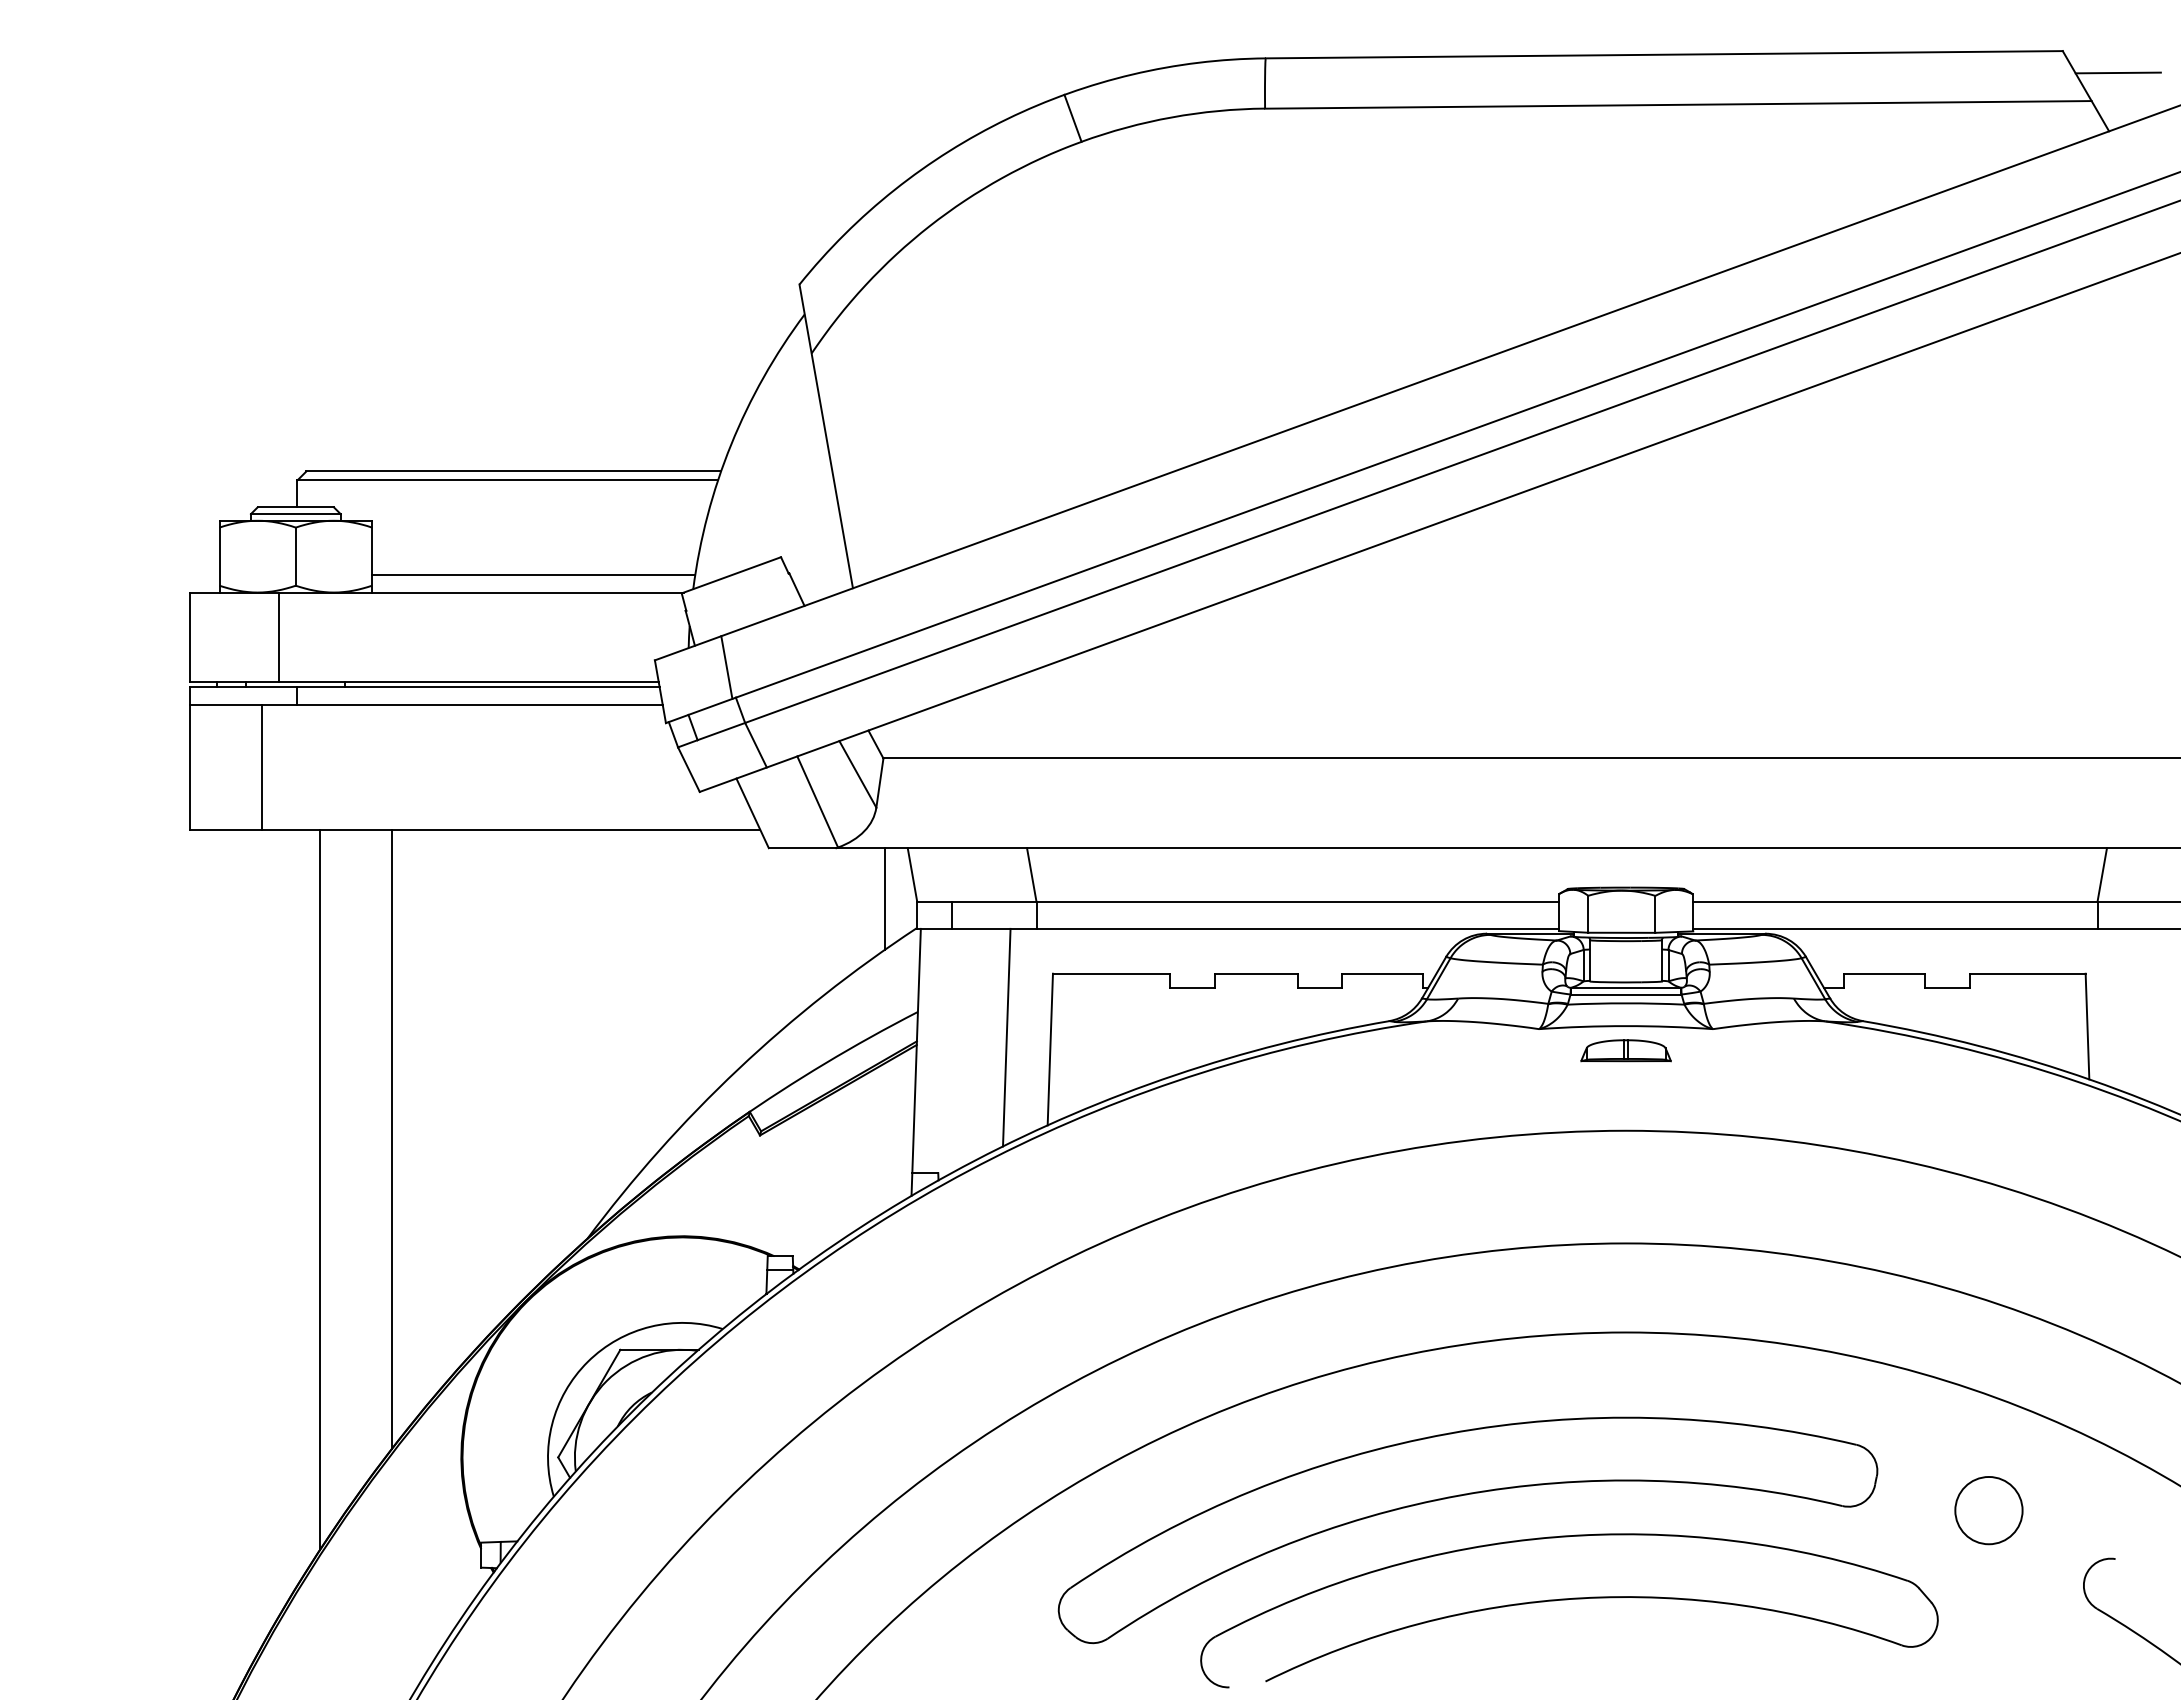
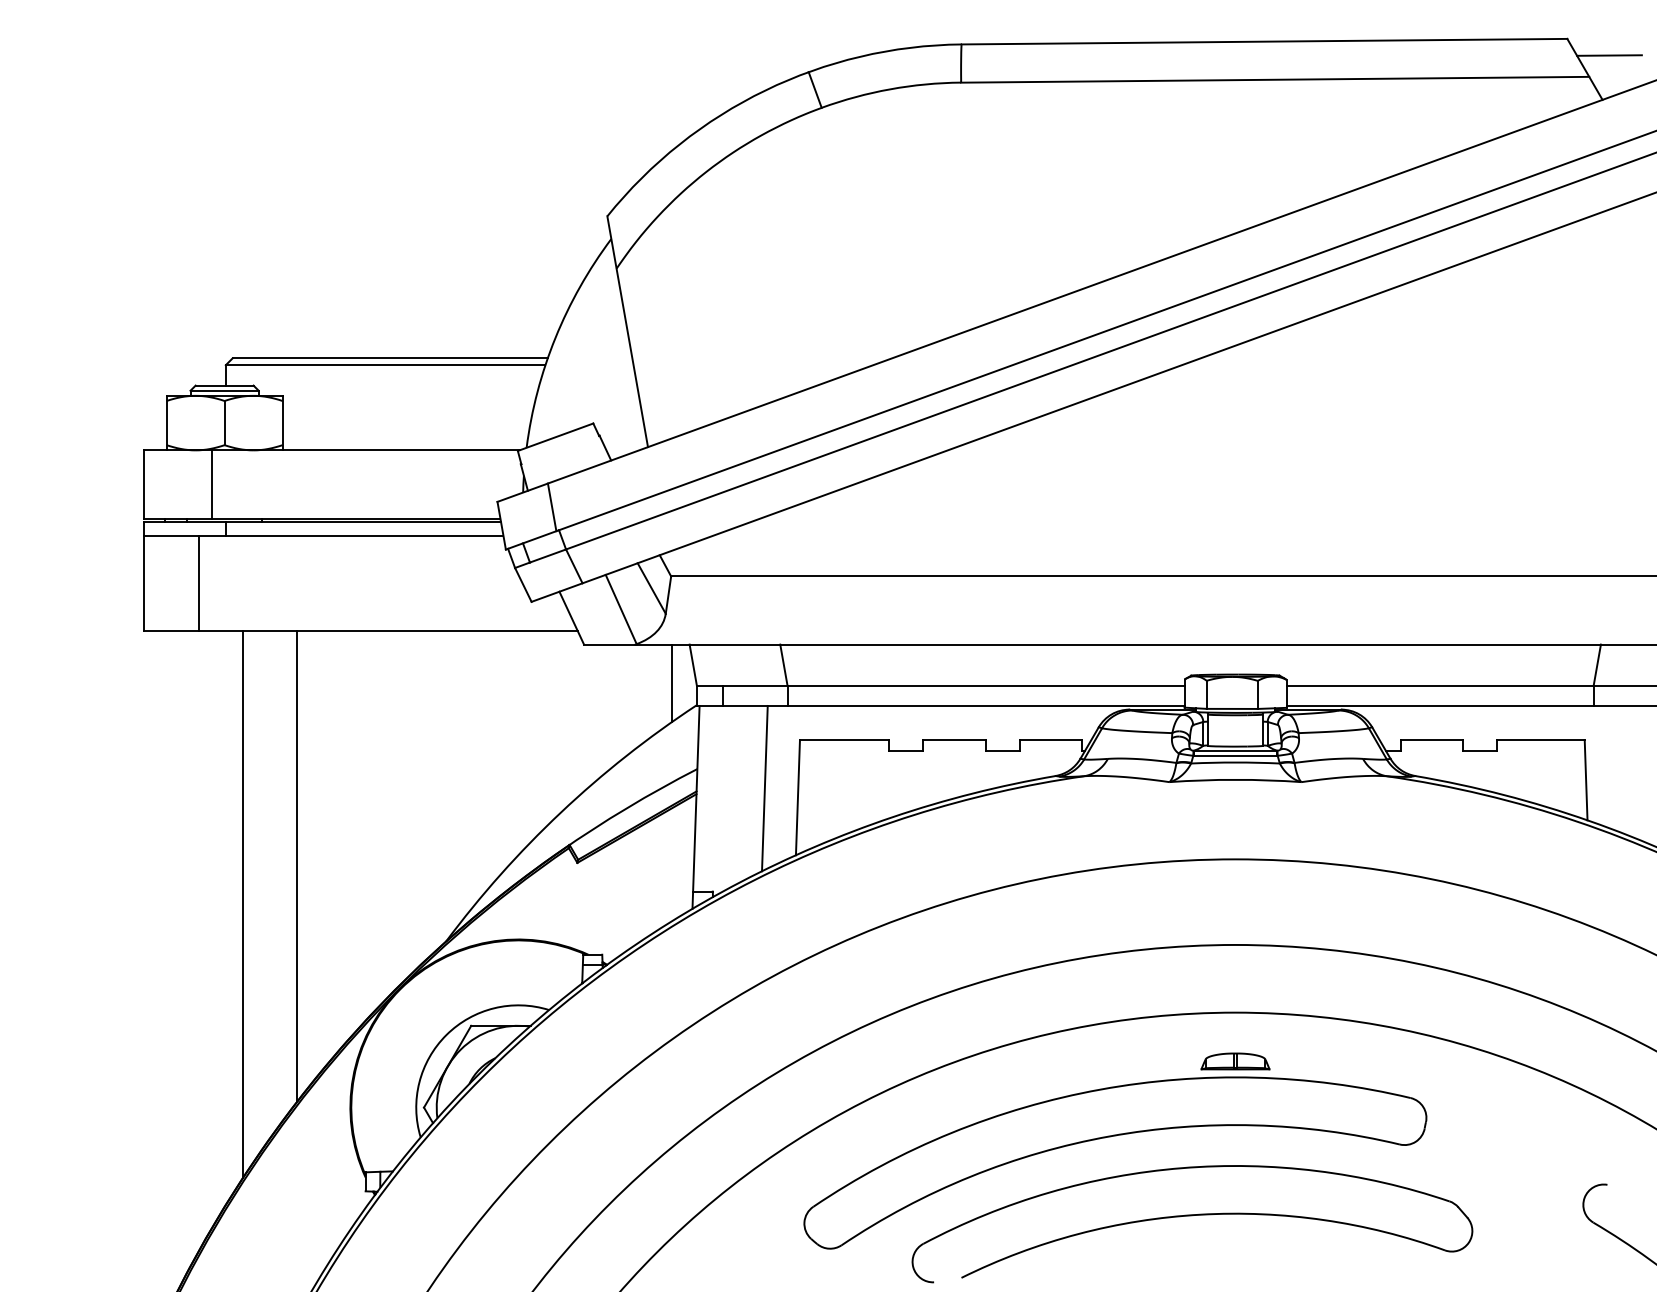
line: (533, 574) -> (405, 436), removed
part: (1625, 1050) -> (1235, 1061), moved
circle: (1988, 1510) -> (1510, 1147), removed

